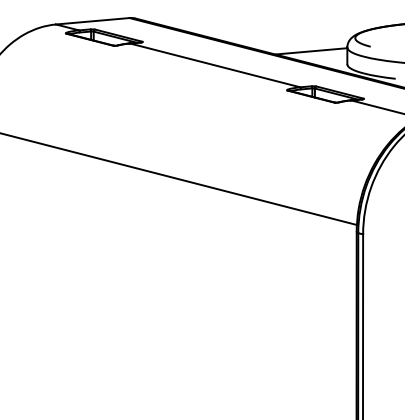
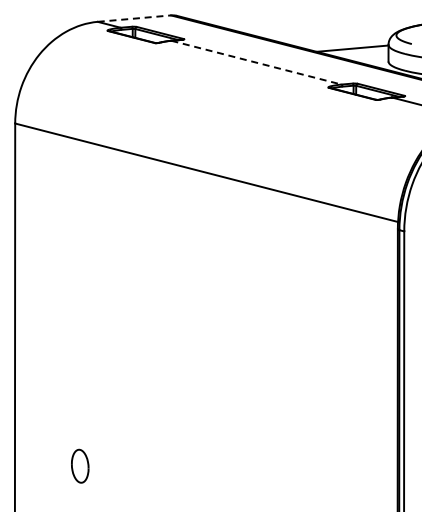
line: (92, 21) -> (134, 18), solid -> dashed
line: (215, 65) -> (256, 62), solid -> dashed

